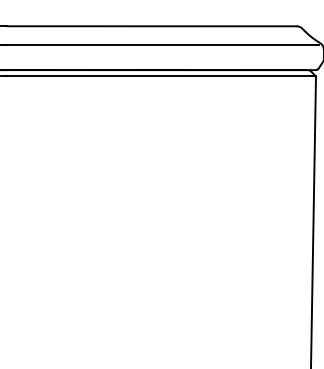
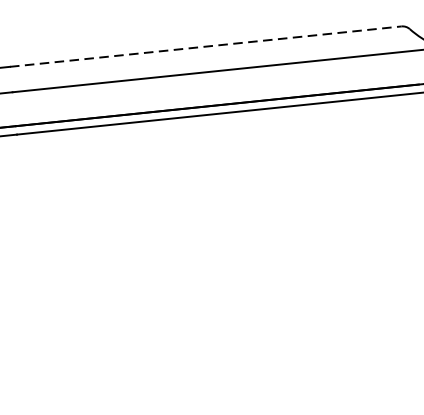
line: (152, 26) -> (206, 46), solid -> dashed

